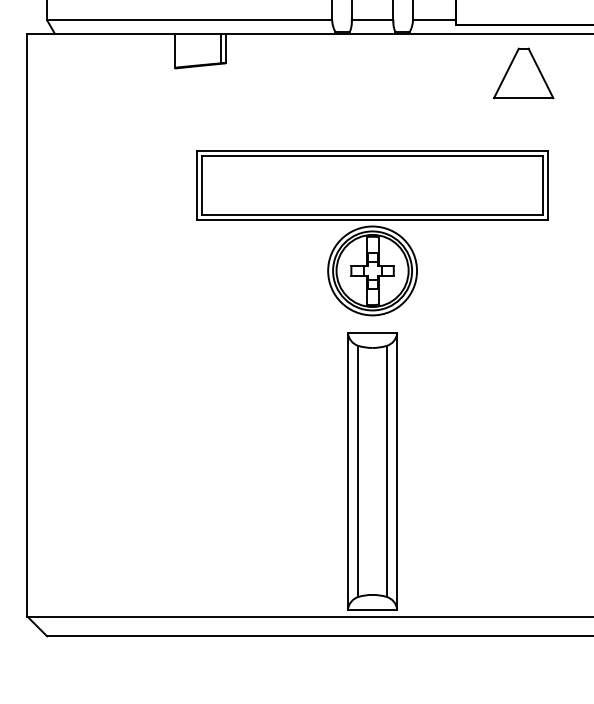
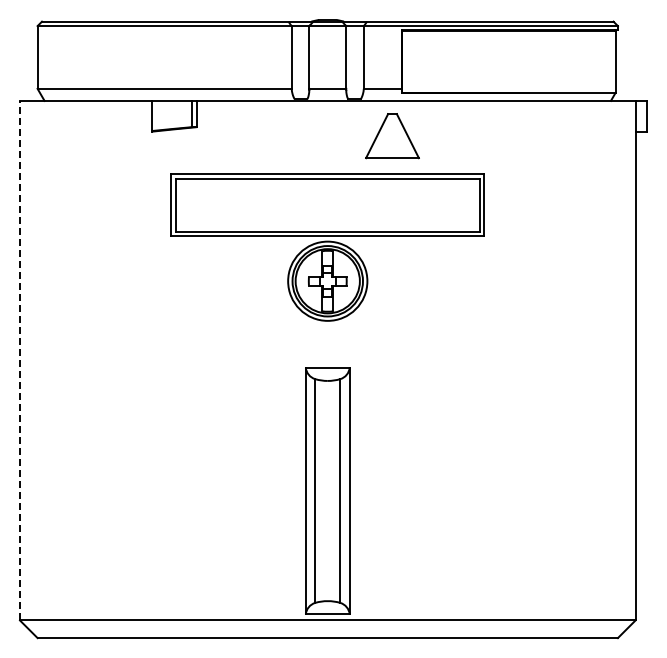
part: (523, 73) -> (392, 136), moved
part: (372, 233) -> (327, 247), moved
line: (27, 325) -> (20, 360), solid -> dashed

